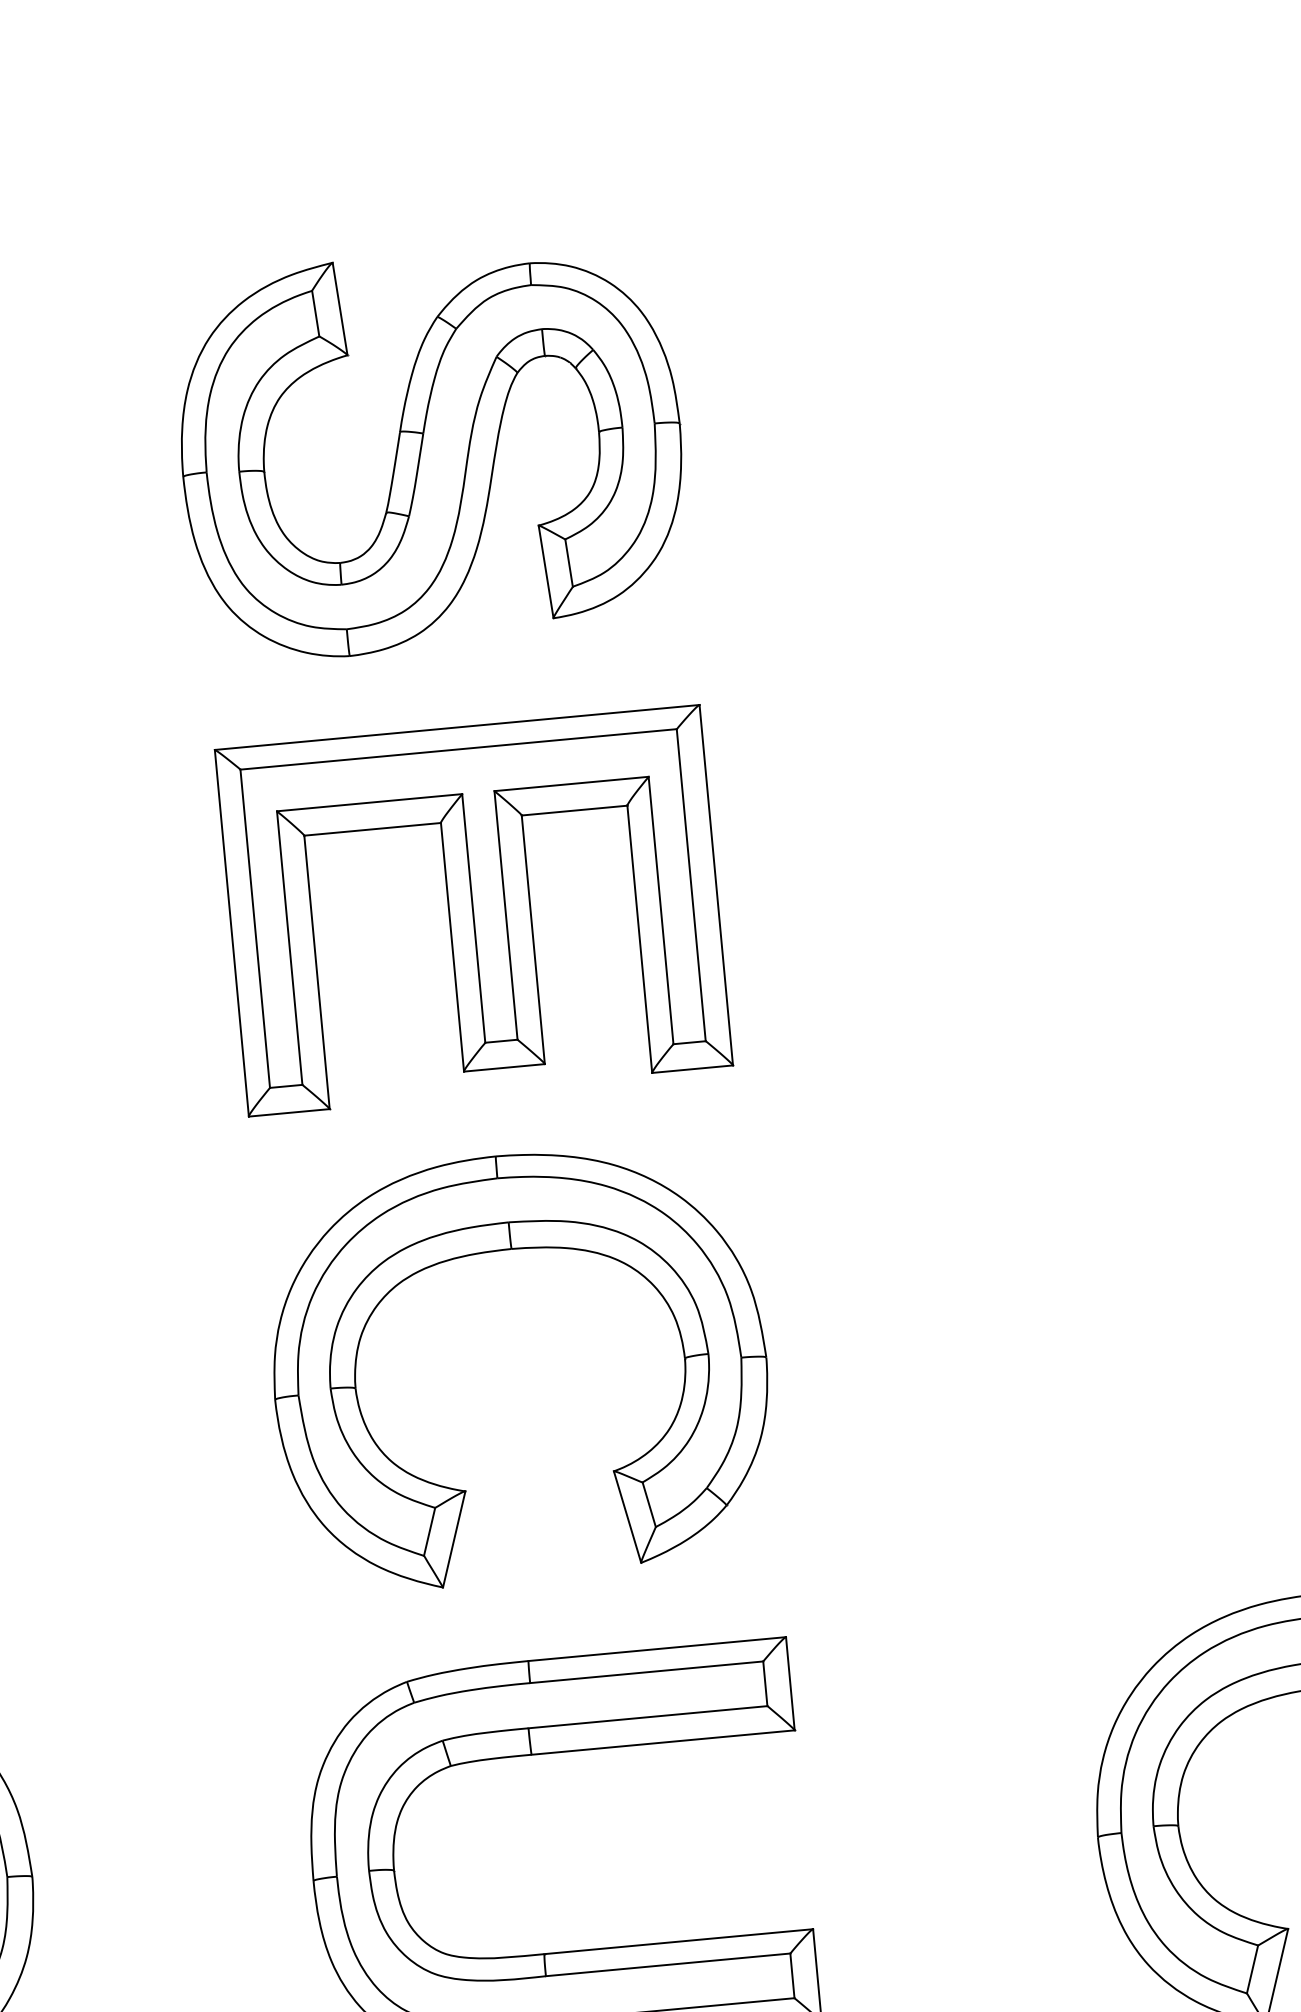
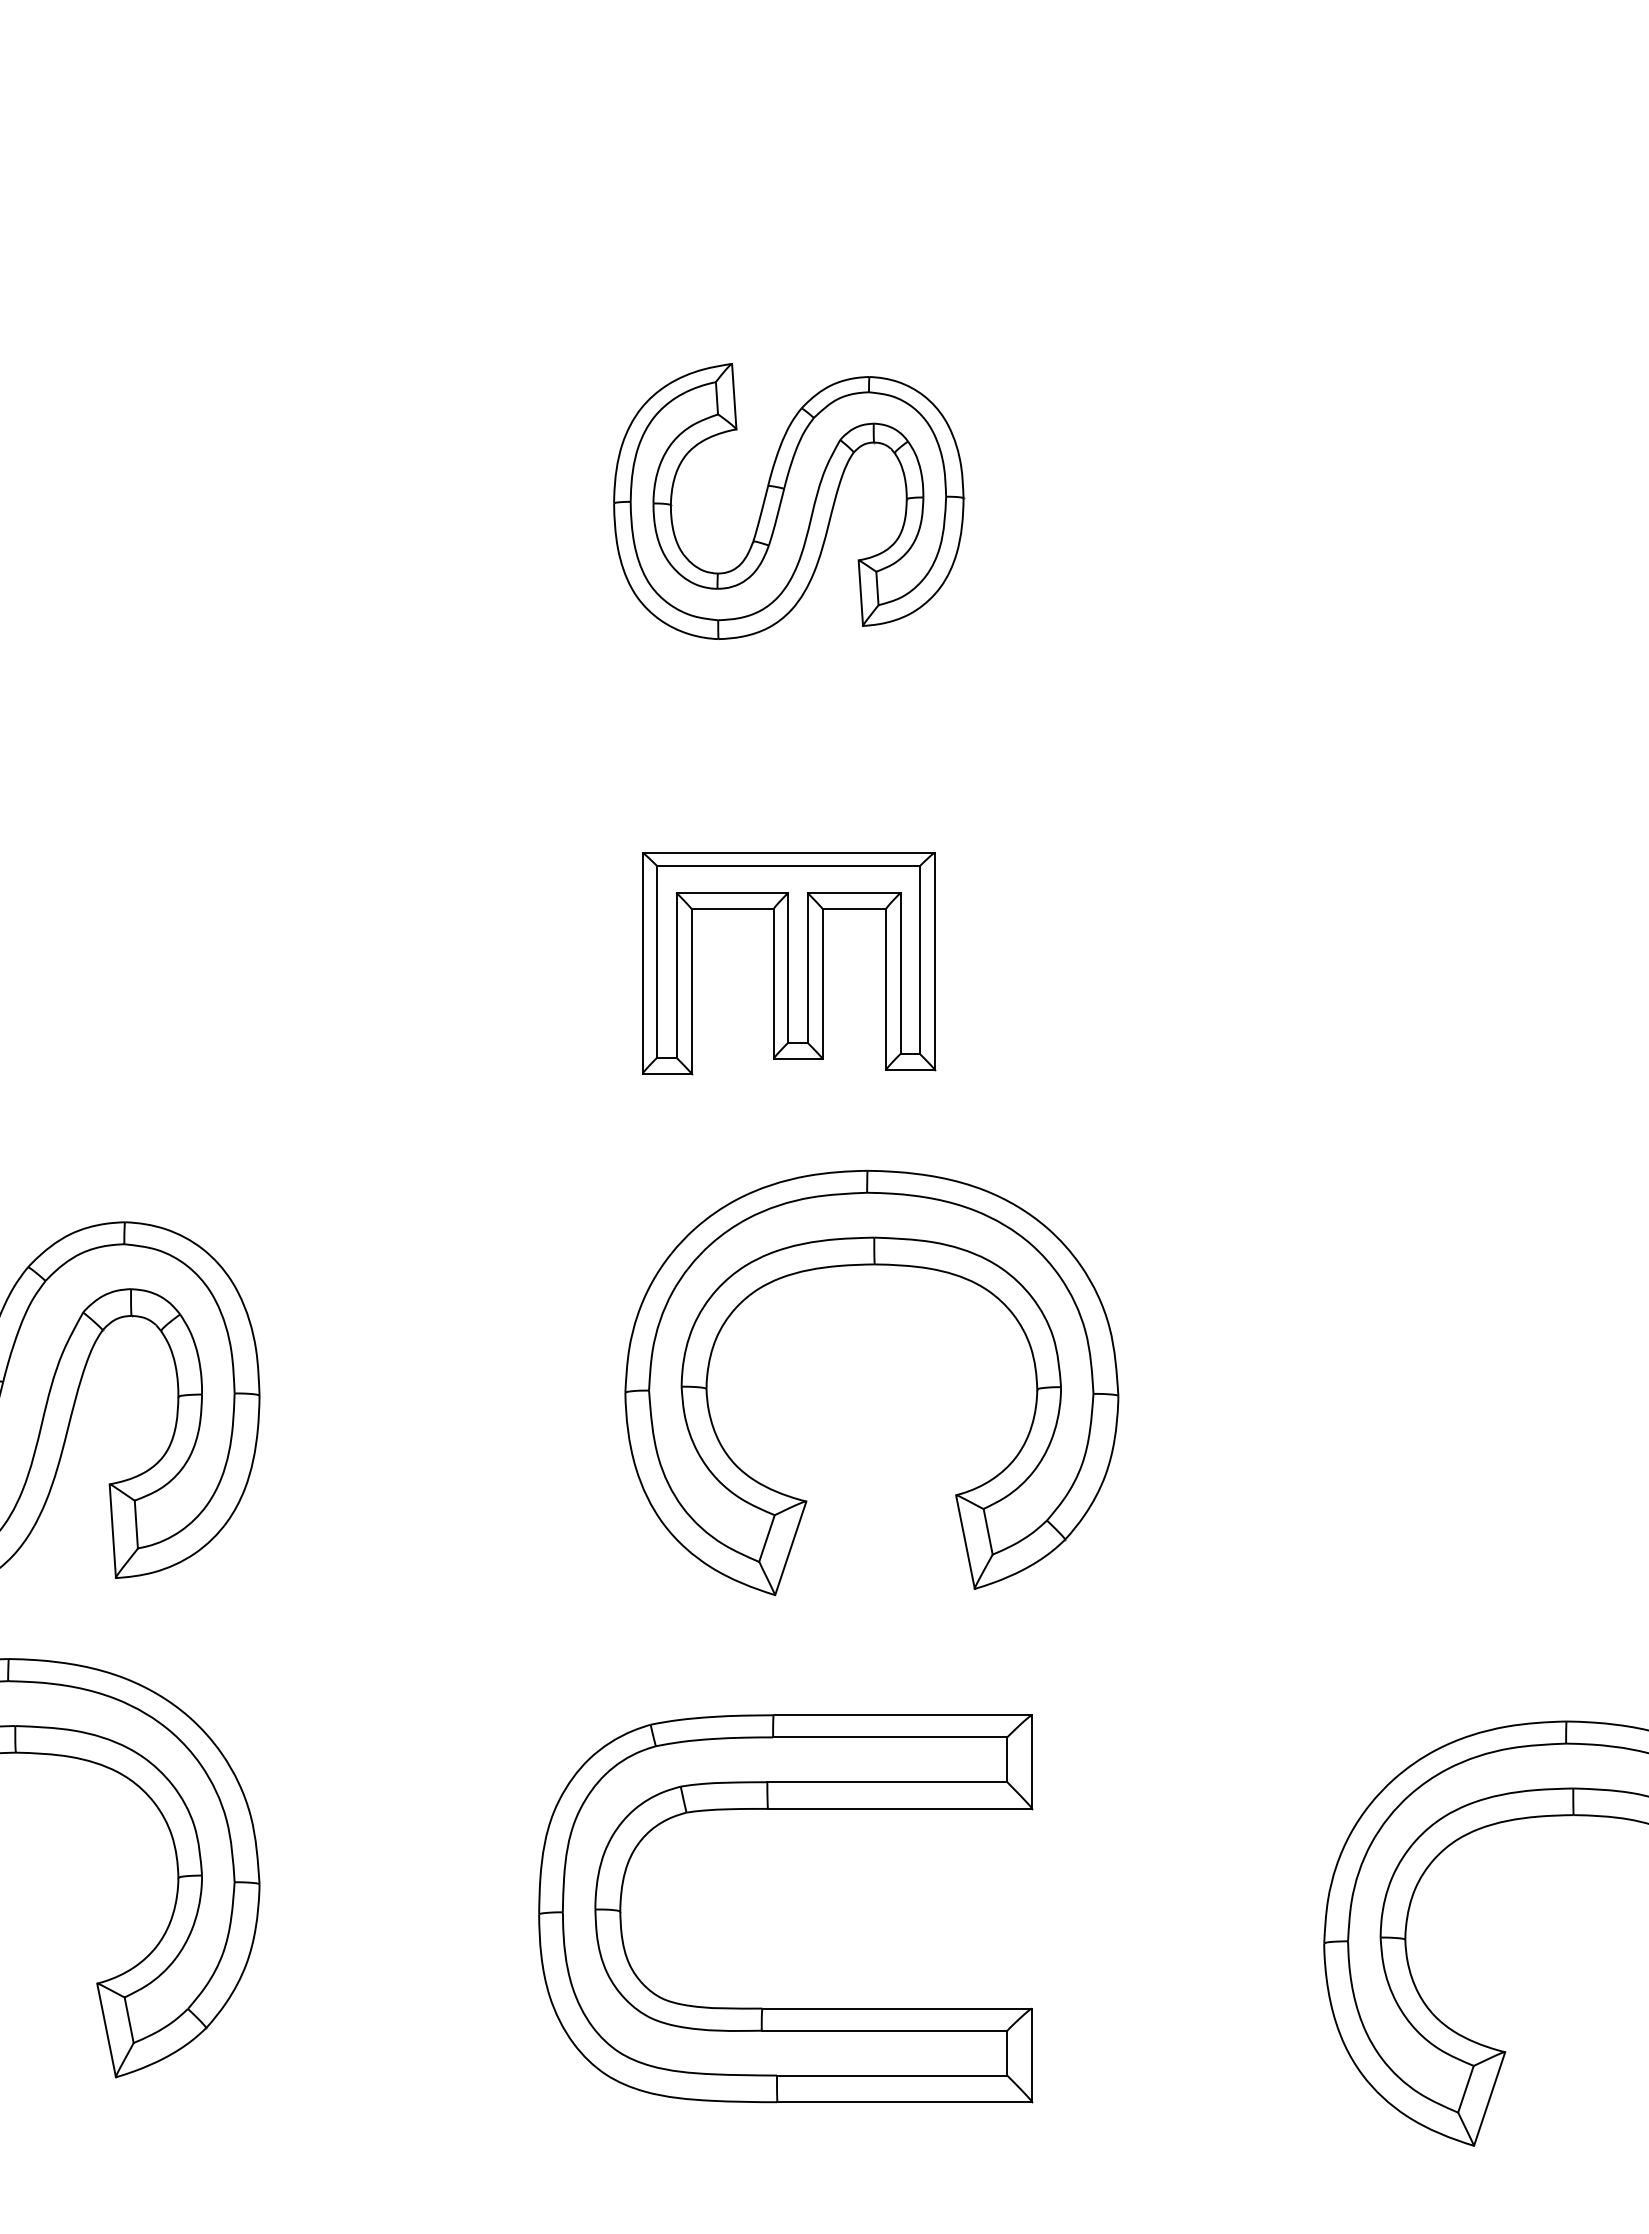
part: (431, 451) -> (788, 501), size x0.7
part: (473, 911) -> (788, 963), size x0.6
part: (508, 1250) -> (871, 1265), moved

